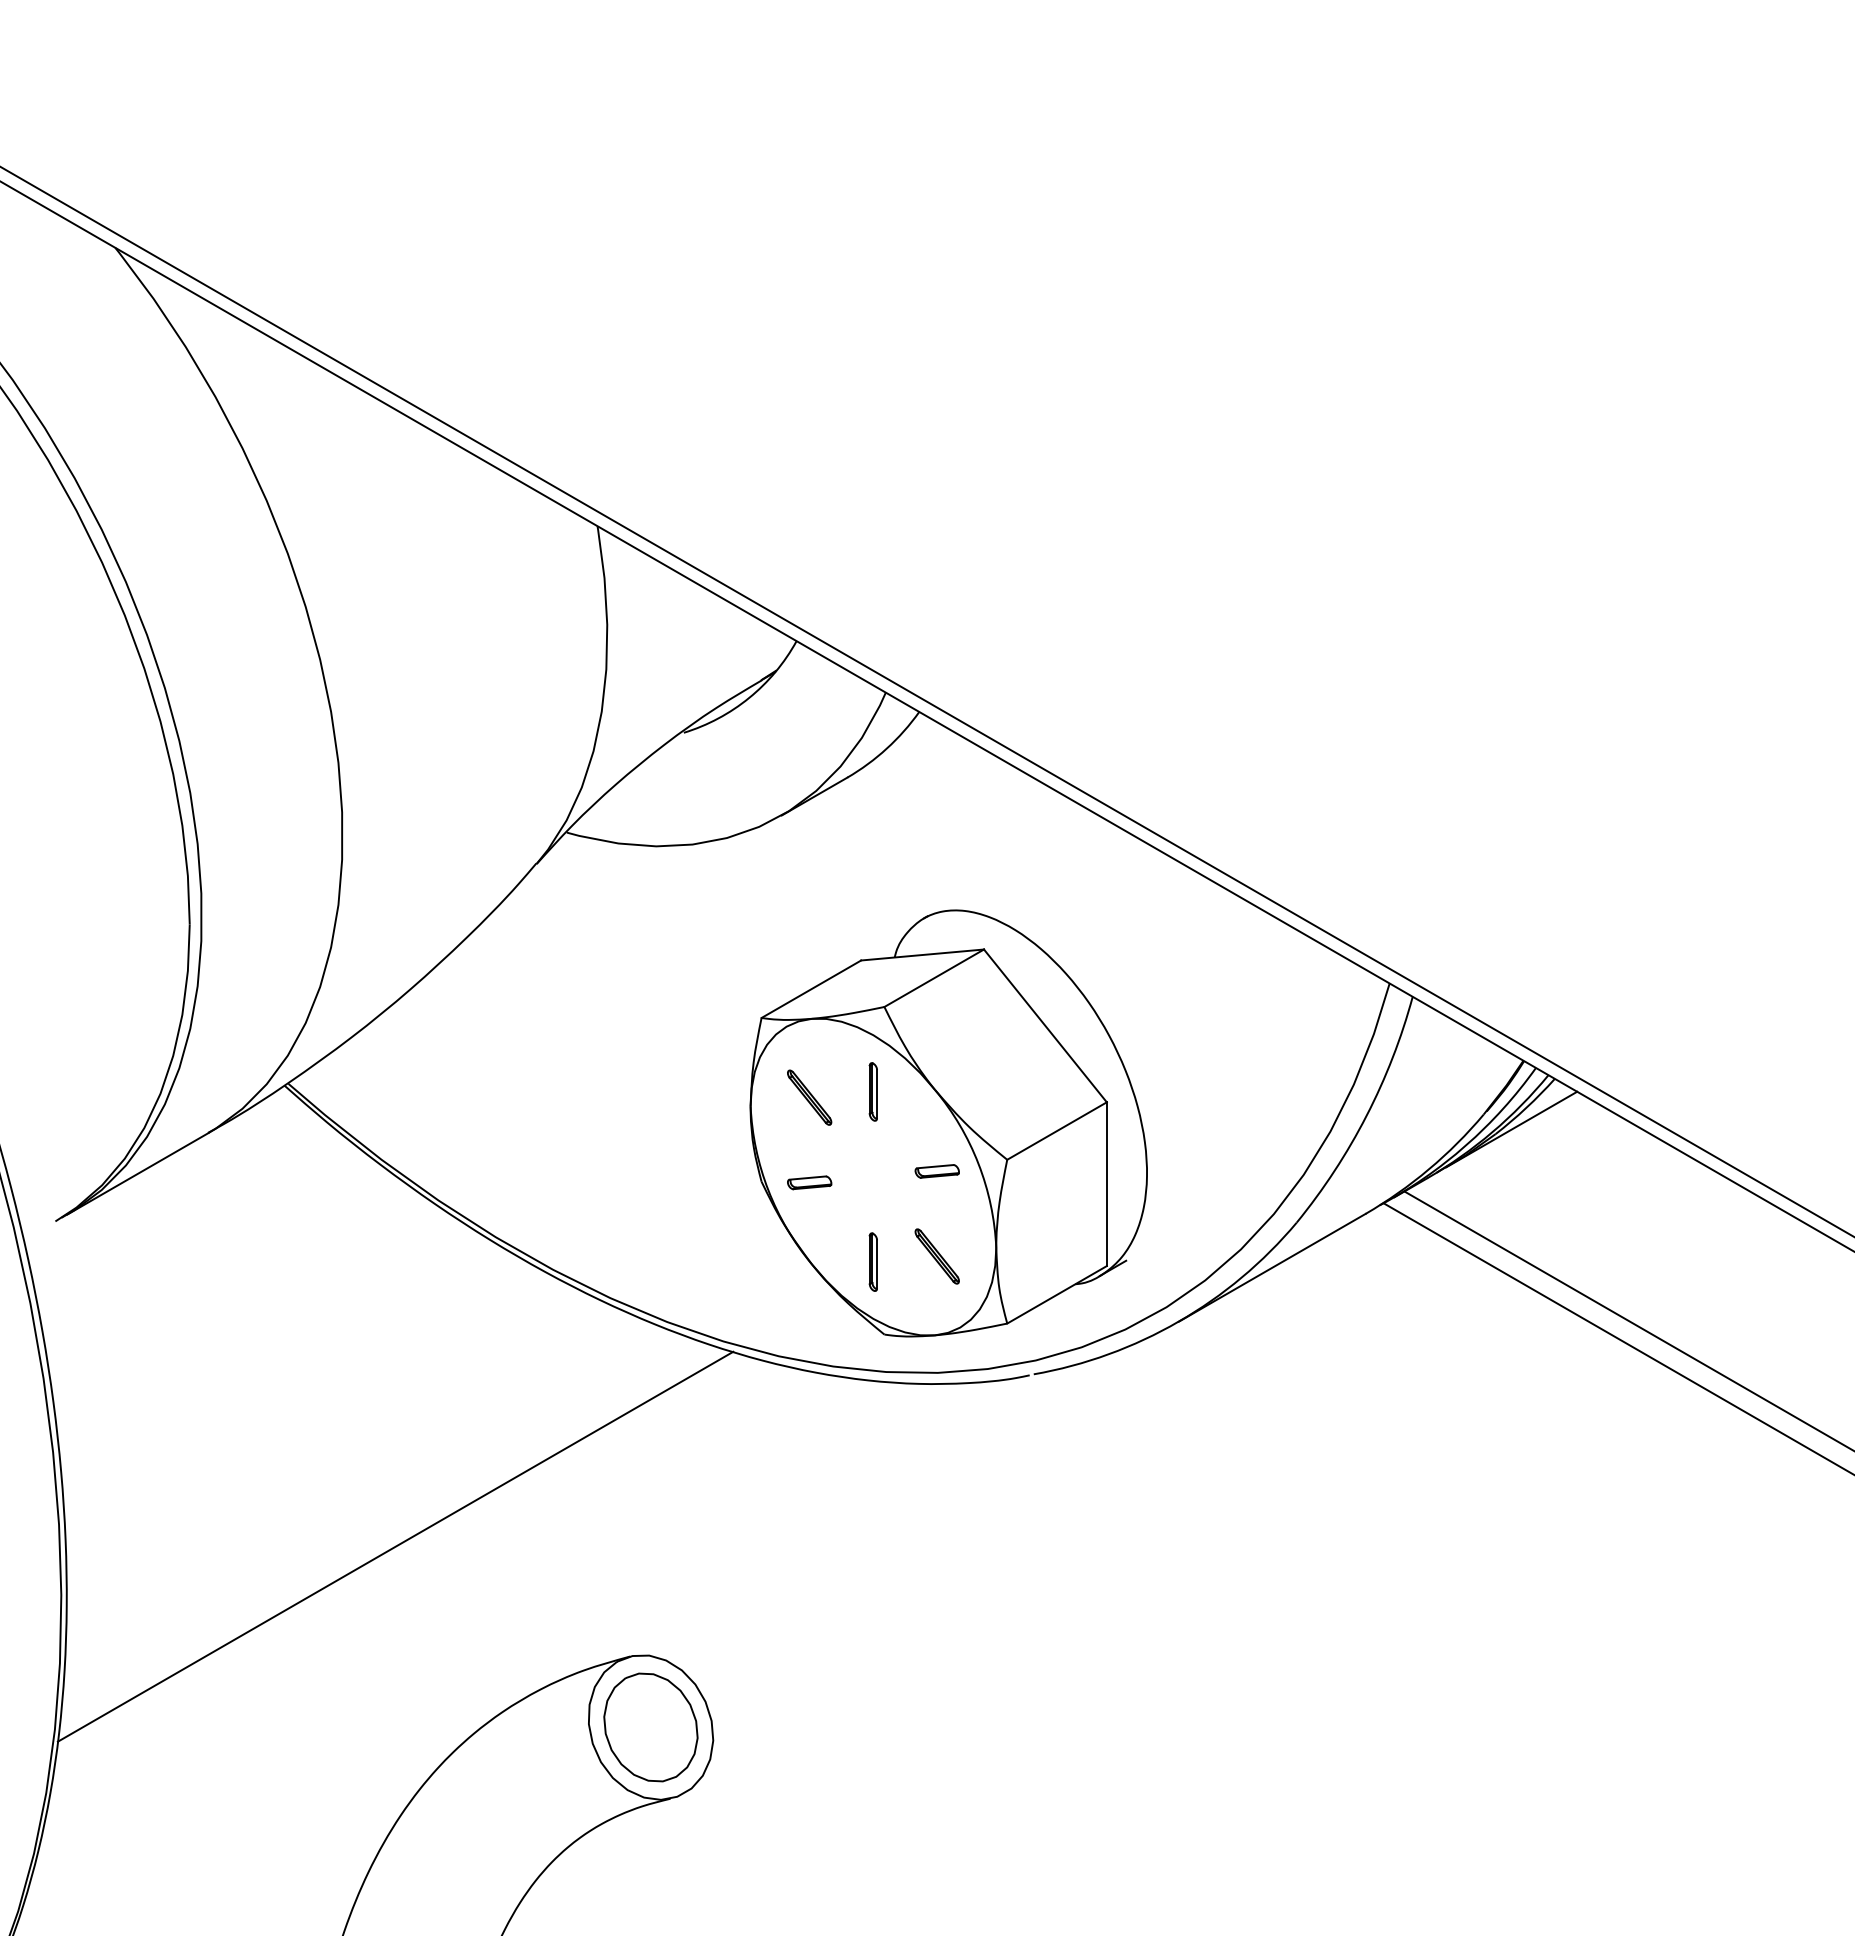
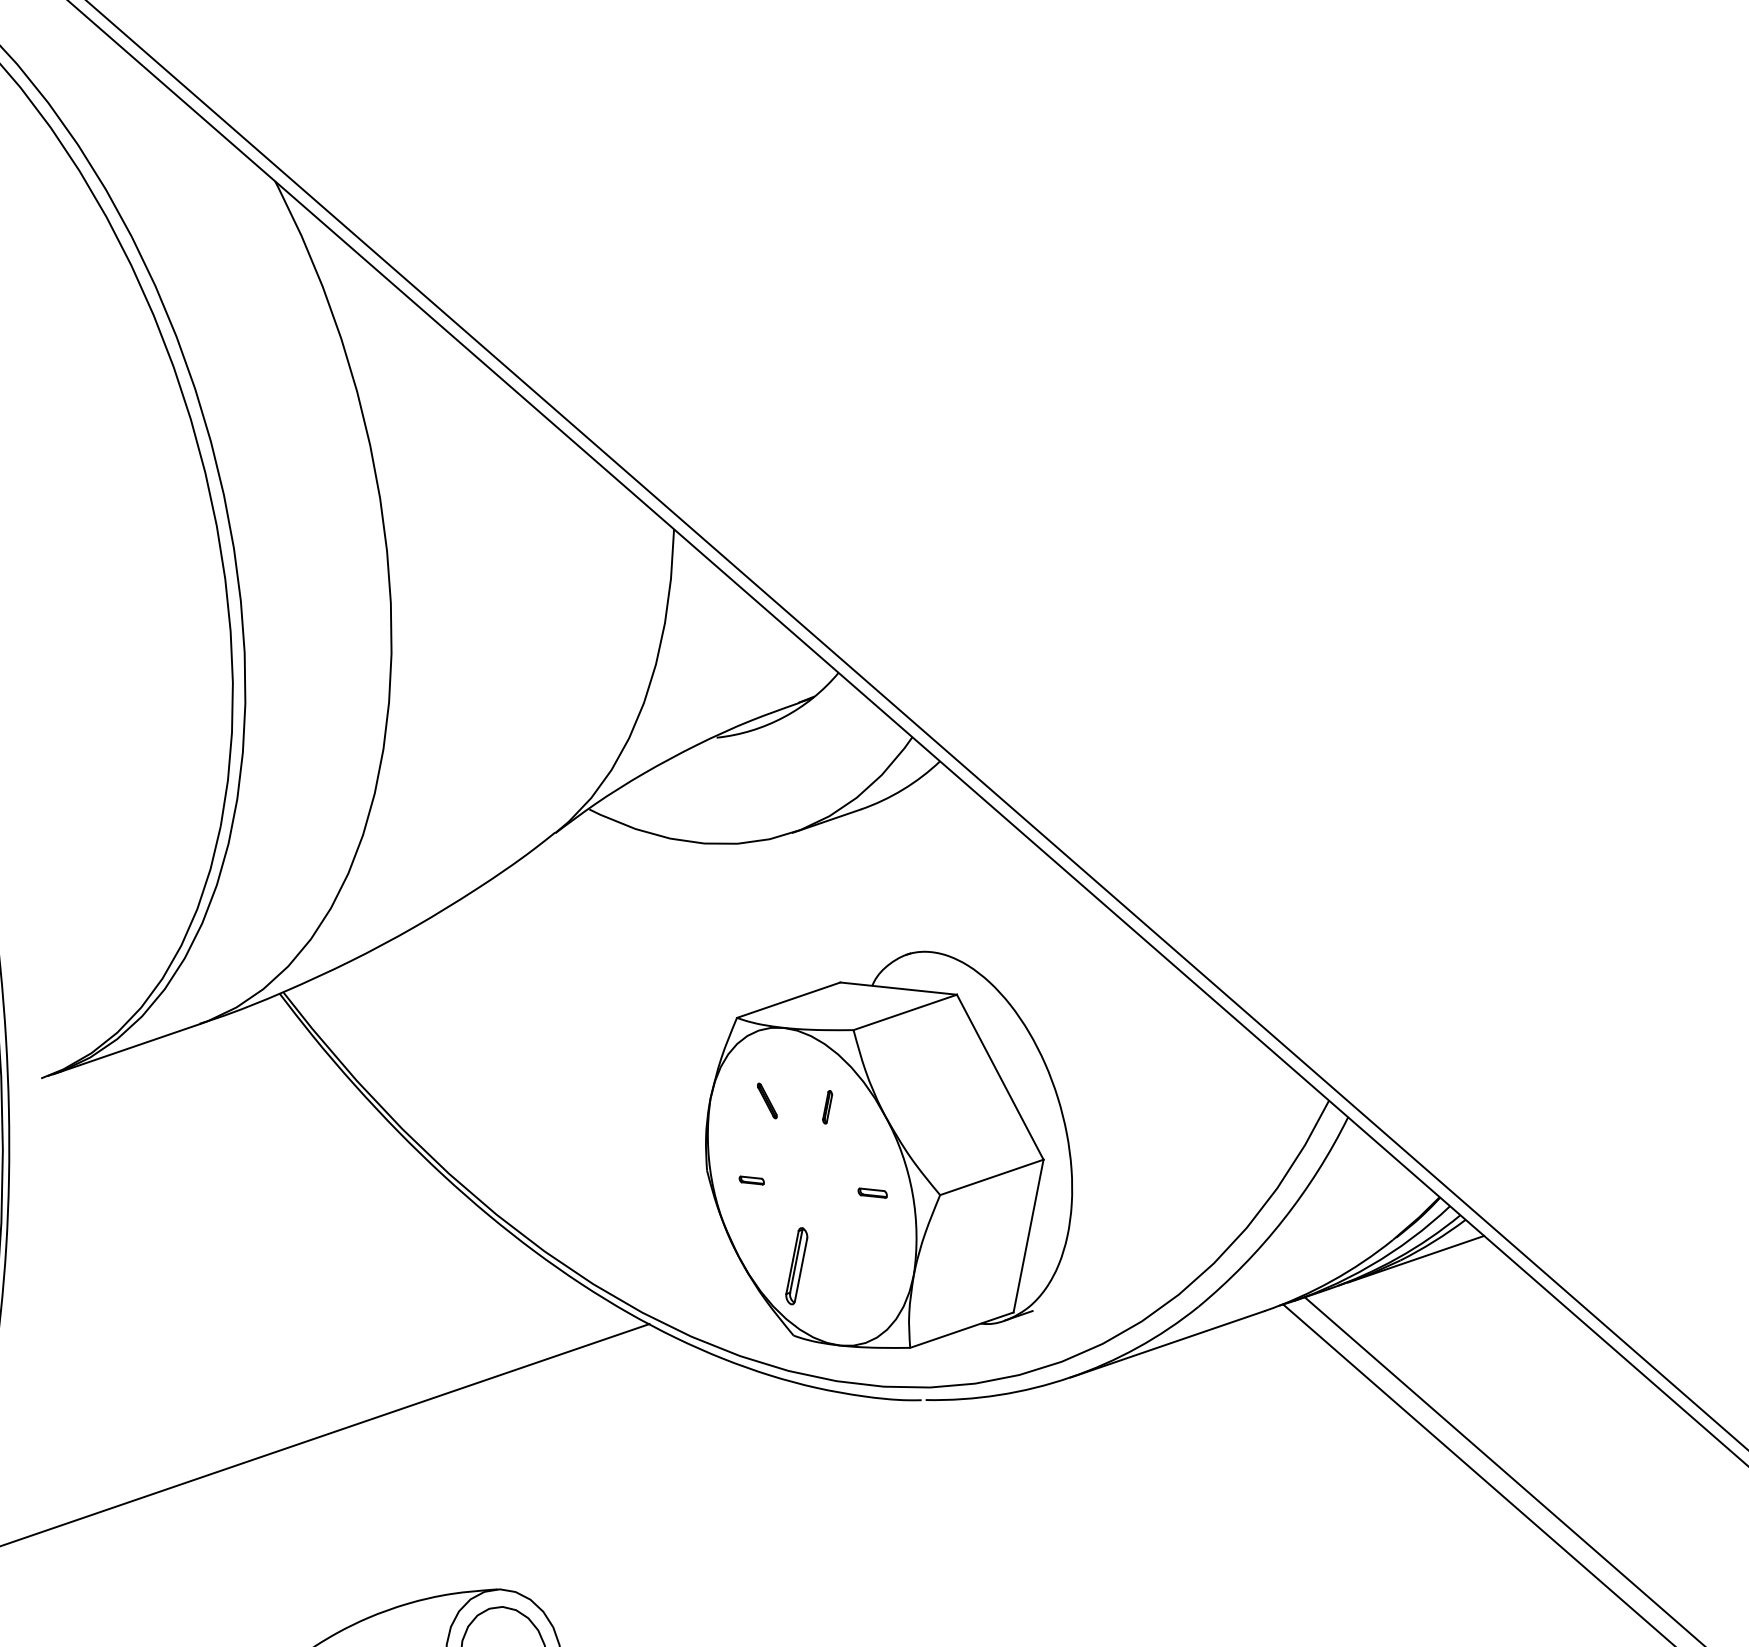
part: (872, 1091) -> (826, 1106), size x0.6
part: (809, 1097) -> (767, 1100), size x0.6
part: (936, 1171) -> (872, 1193), size x0.7
part: (809, 1182) -> (751, 1180), size x0.6
part: (936, 1256) -> (856, 1272), removed
part: (872, 1261) -> (795, 1265), size x1.4

